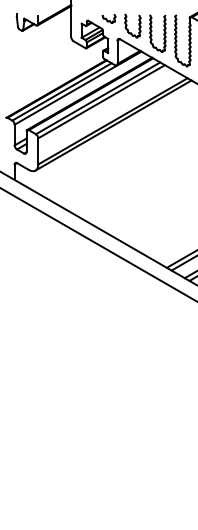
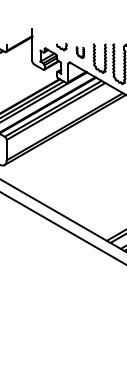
part: (132, 25) -> (80, 52), size x0.6

